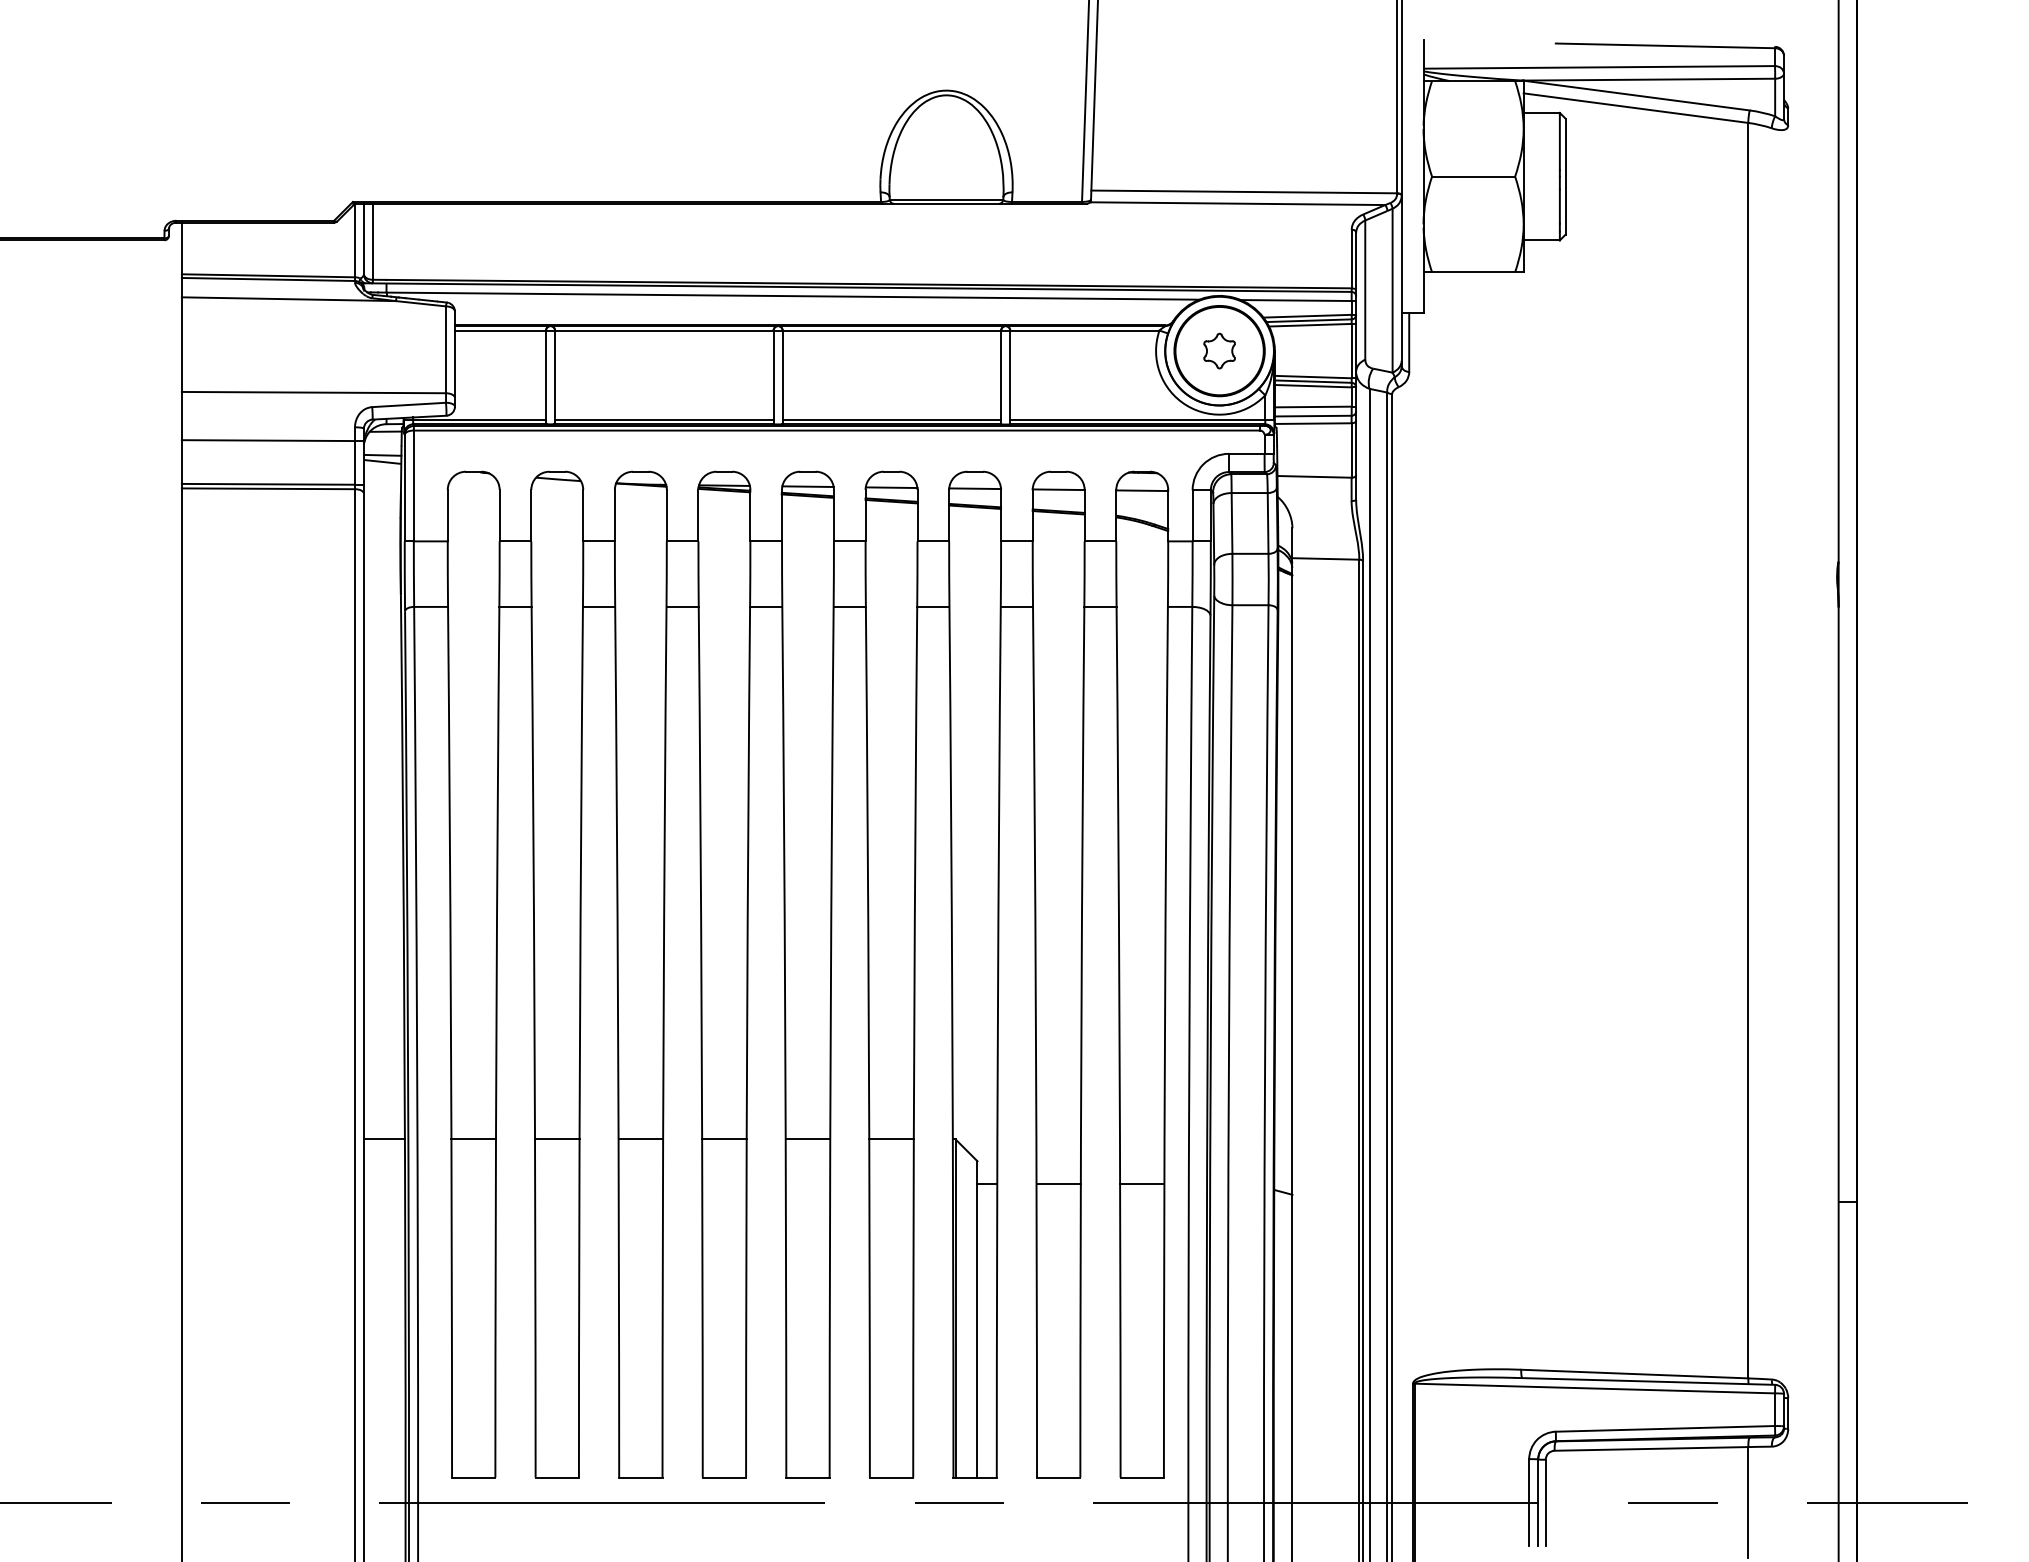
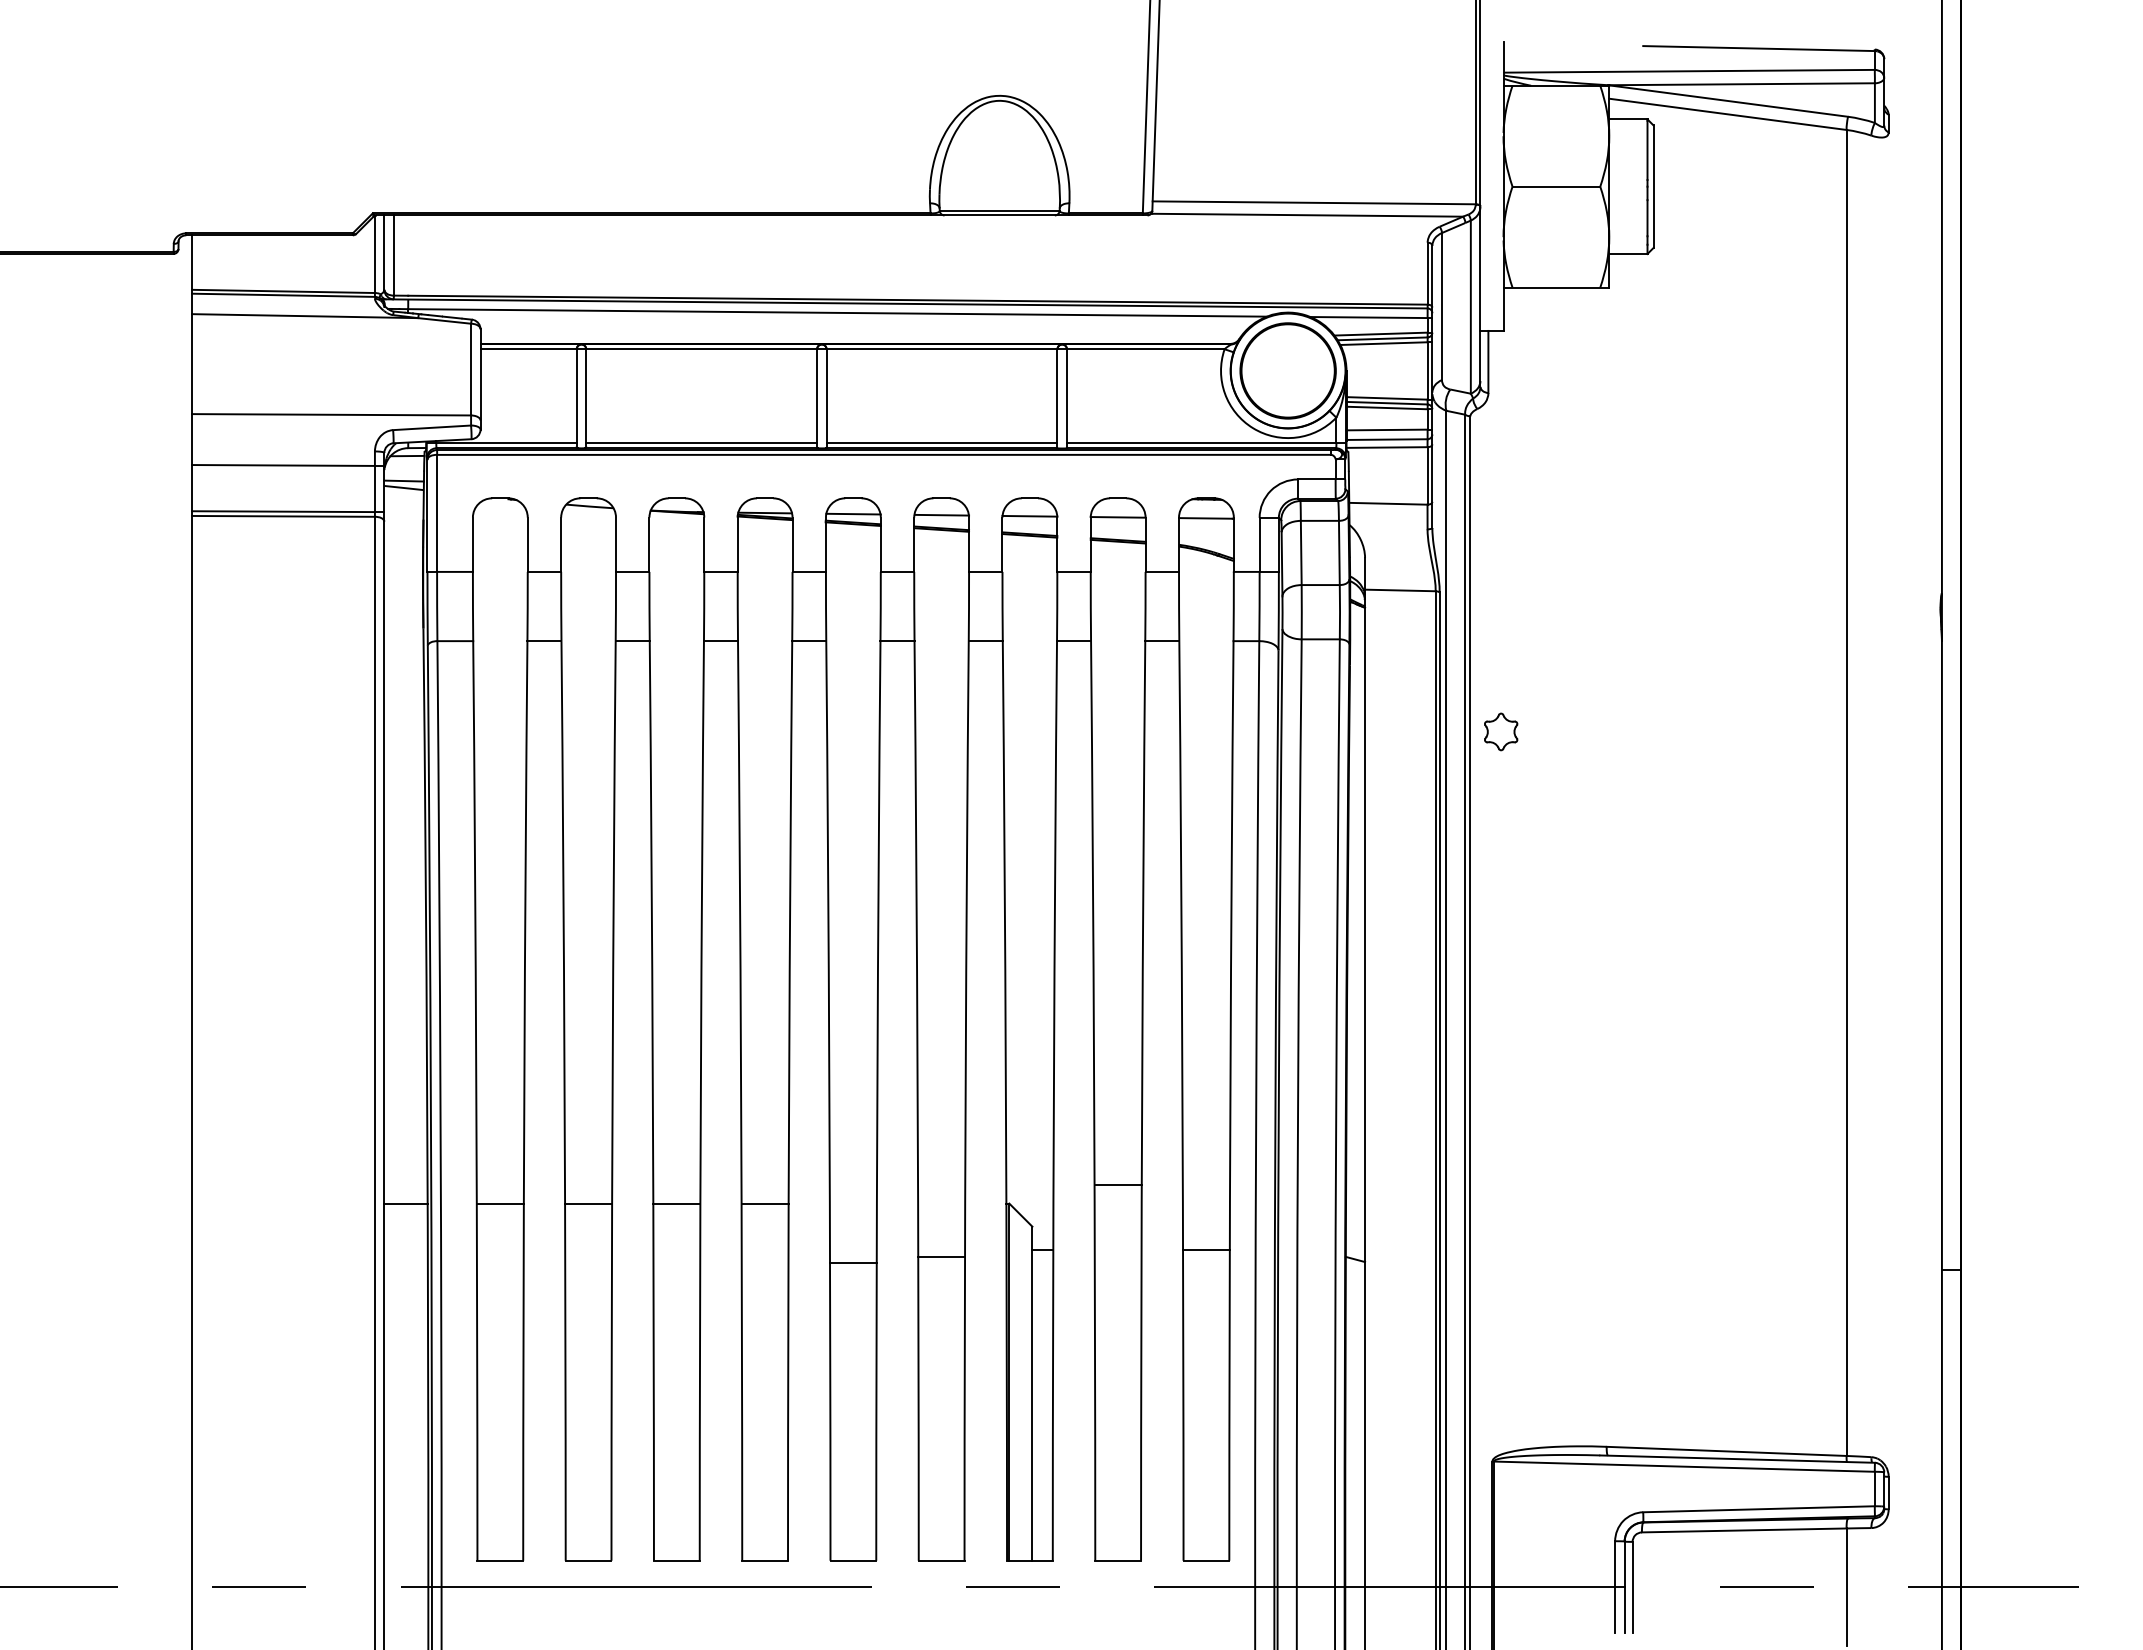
part: (1219, 350) -> (1501, 731), moved
line: (807, 1139) -> (852, 1262), moved
line: (891, 1139) -> (941, 1256), moved
line: (1058, 1183) -> (1117, 1185), moved

